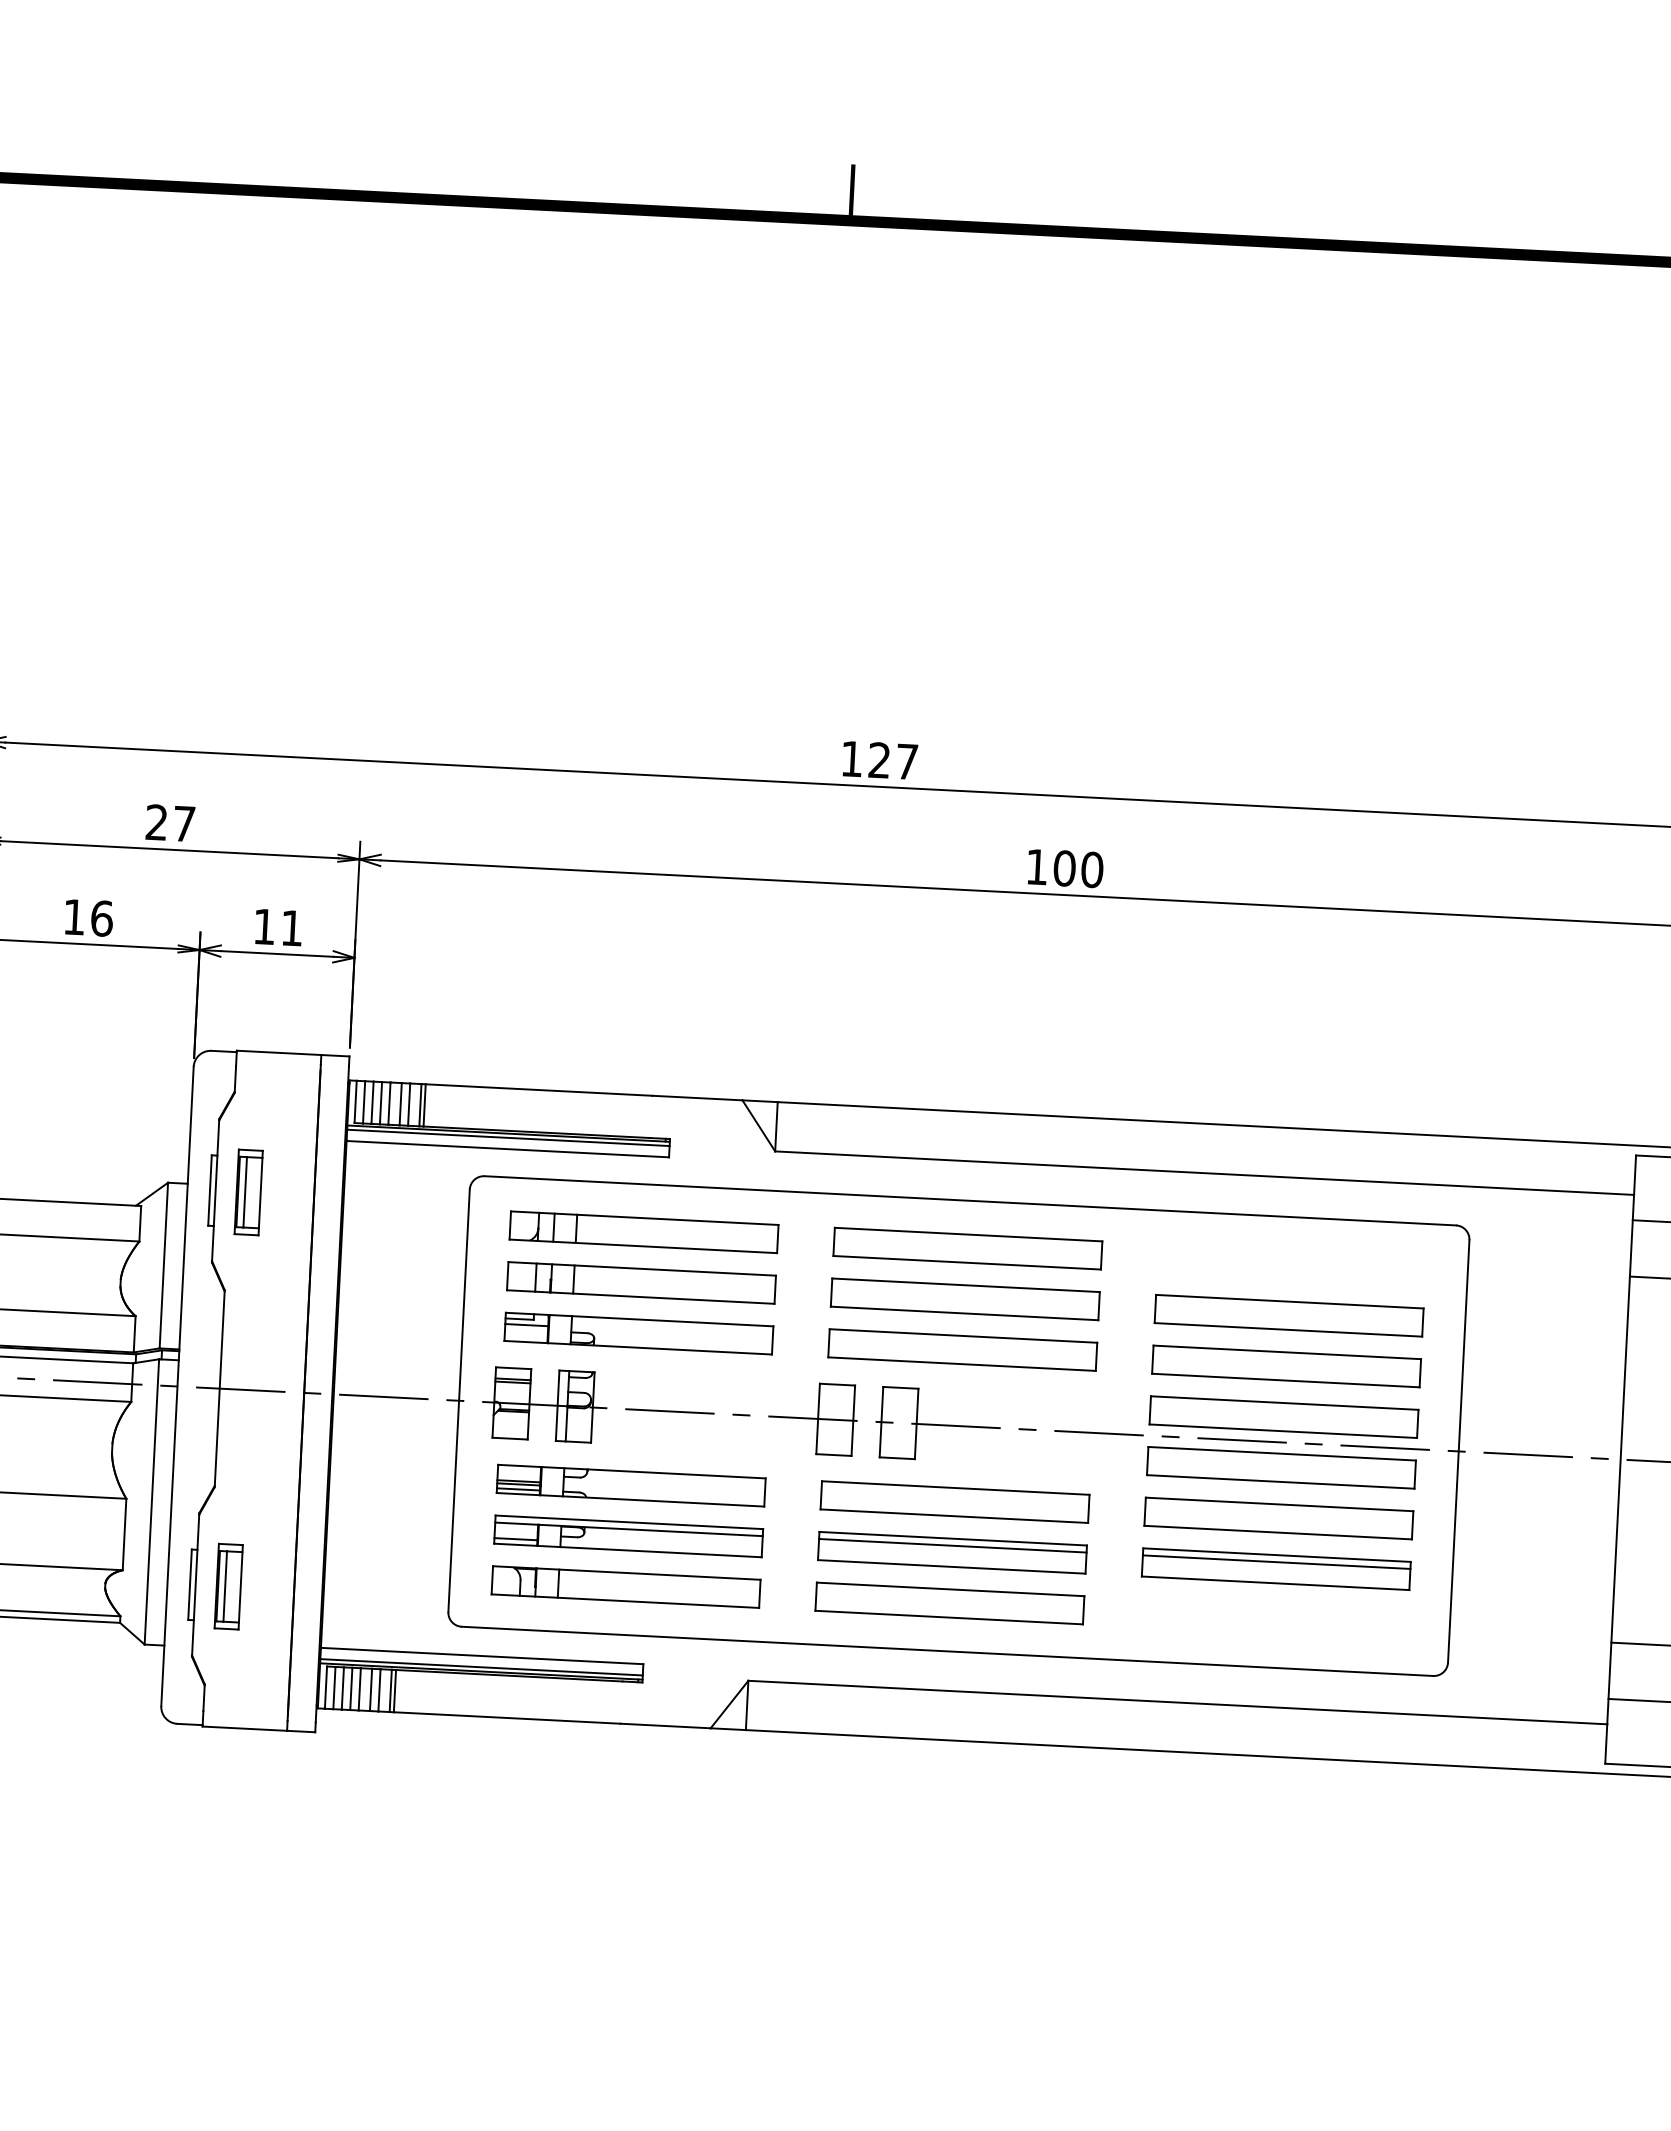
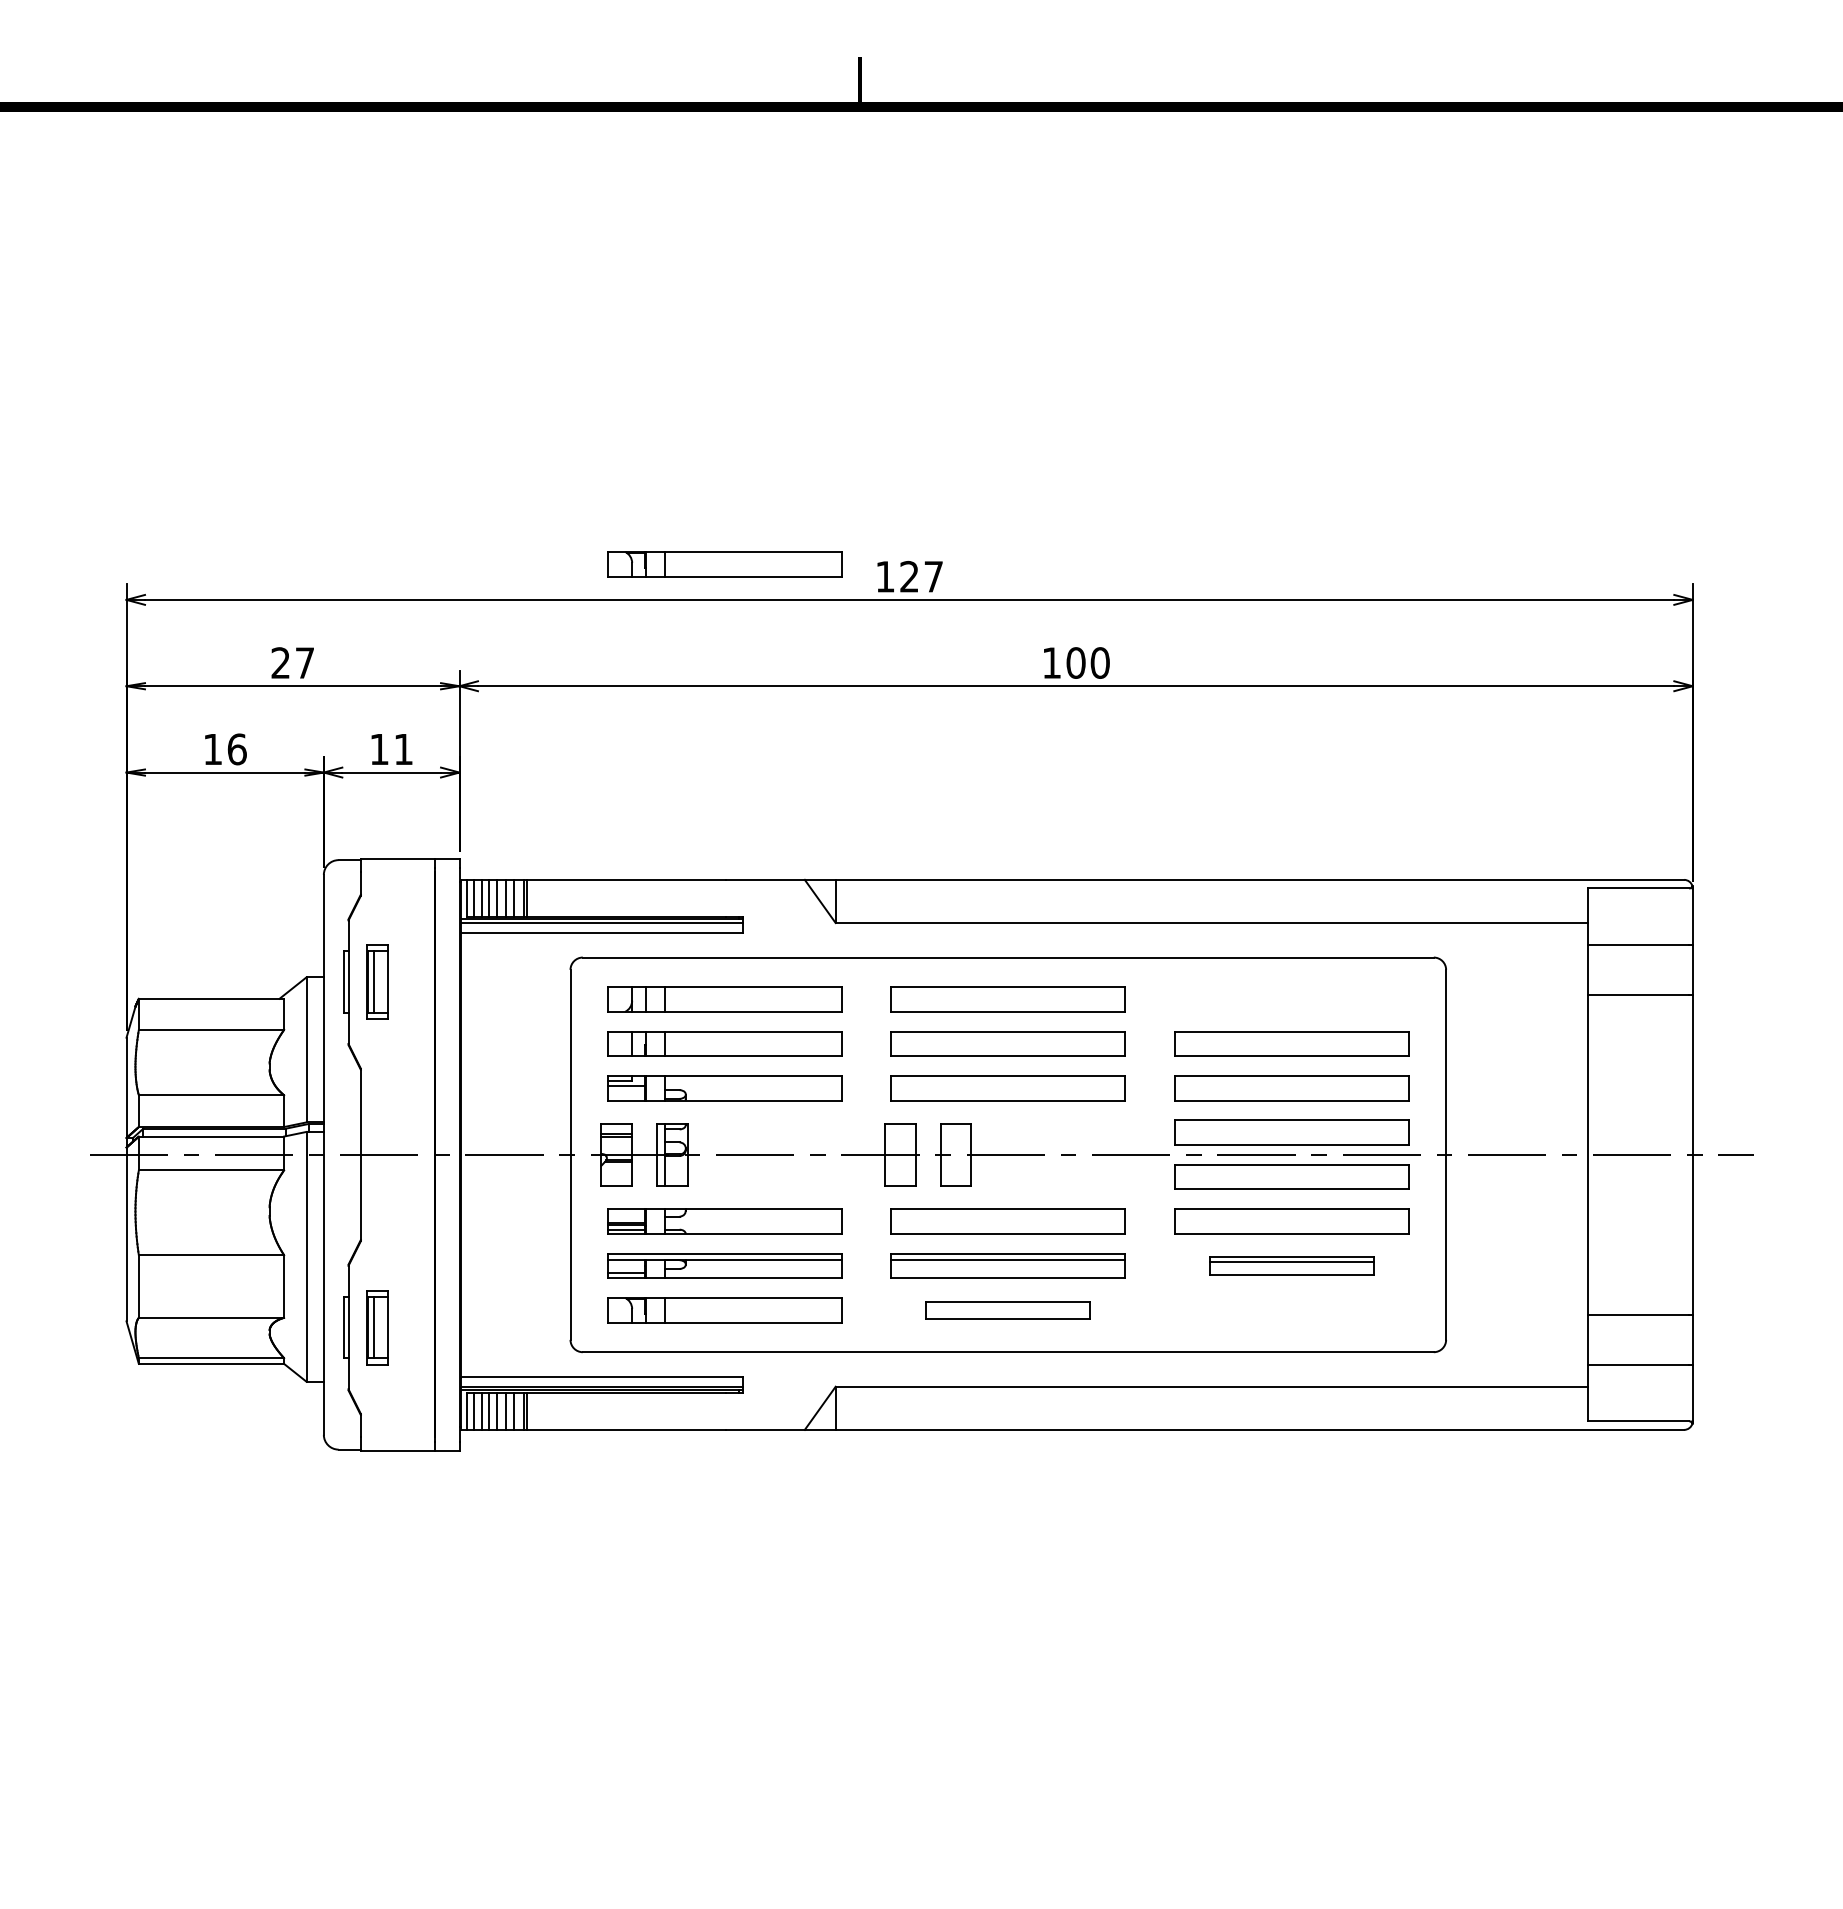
part: (669, 735) -> (724, 564), added
part: (1275, 1568) -> (1291, 1265), size x0.7
part: (948, 1603) -> (1007, 1310), size x0.7

